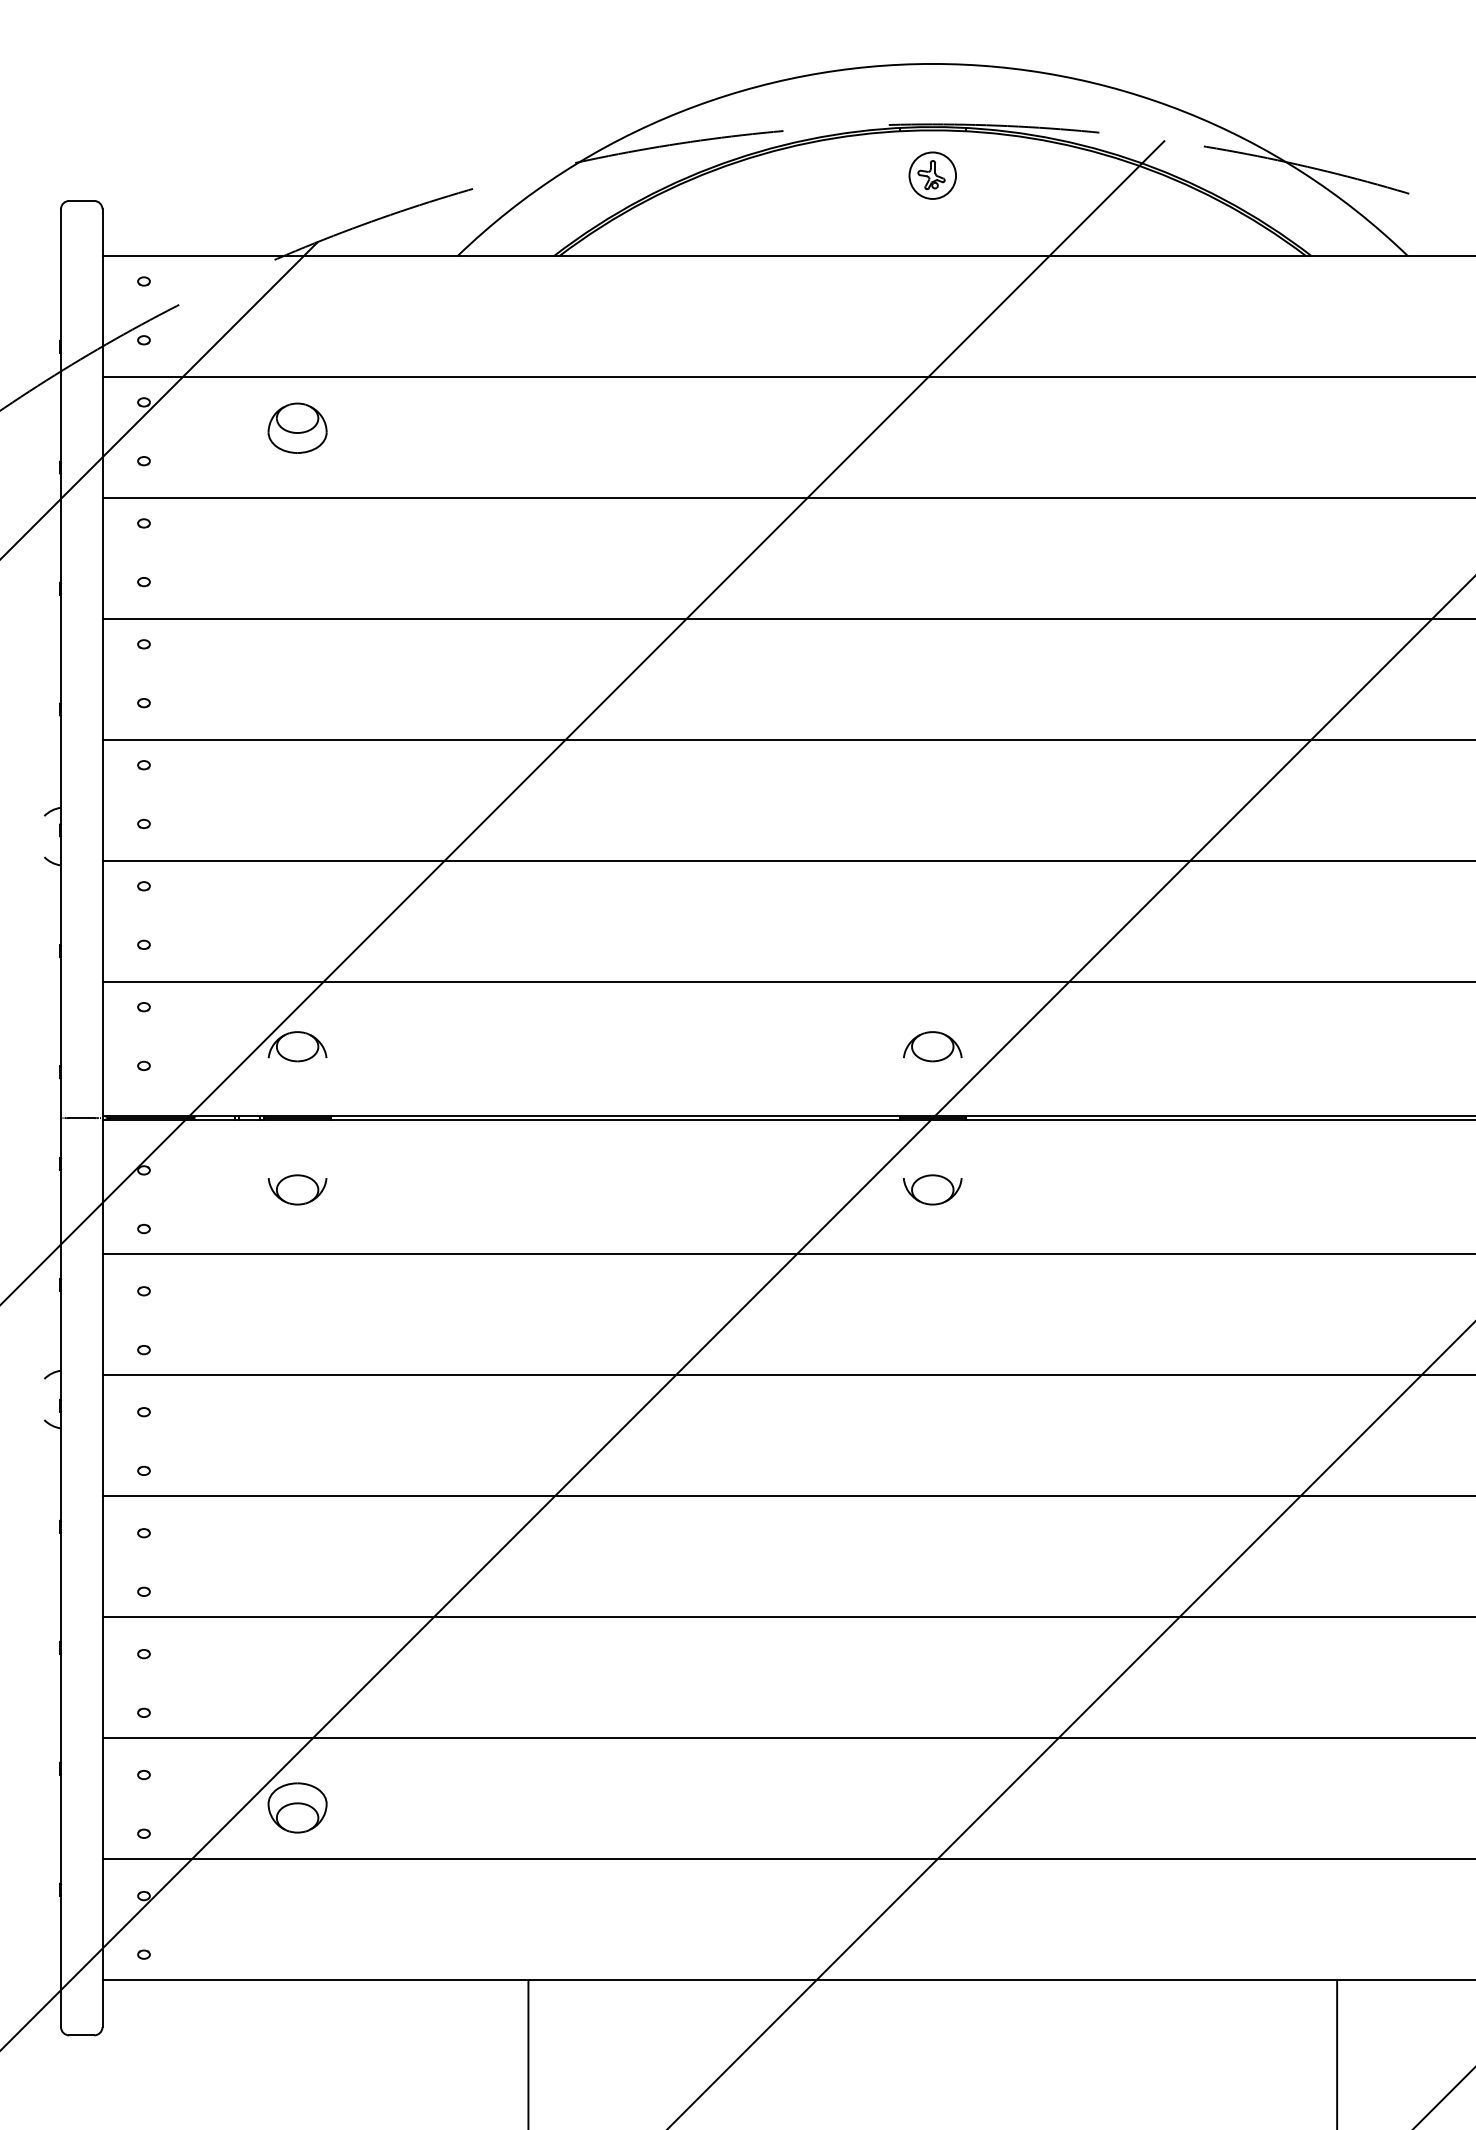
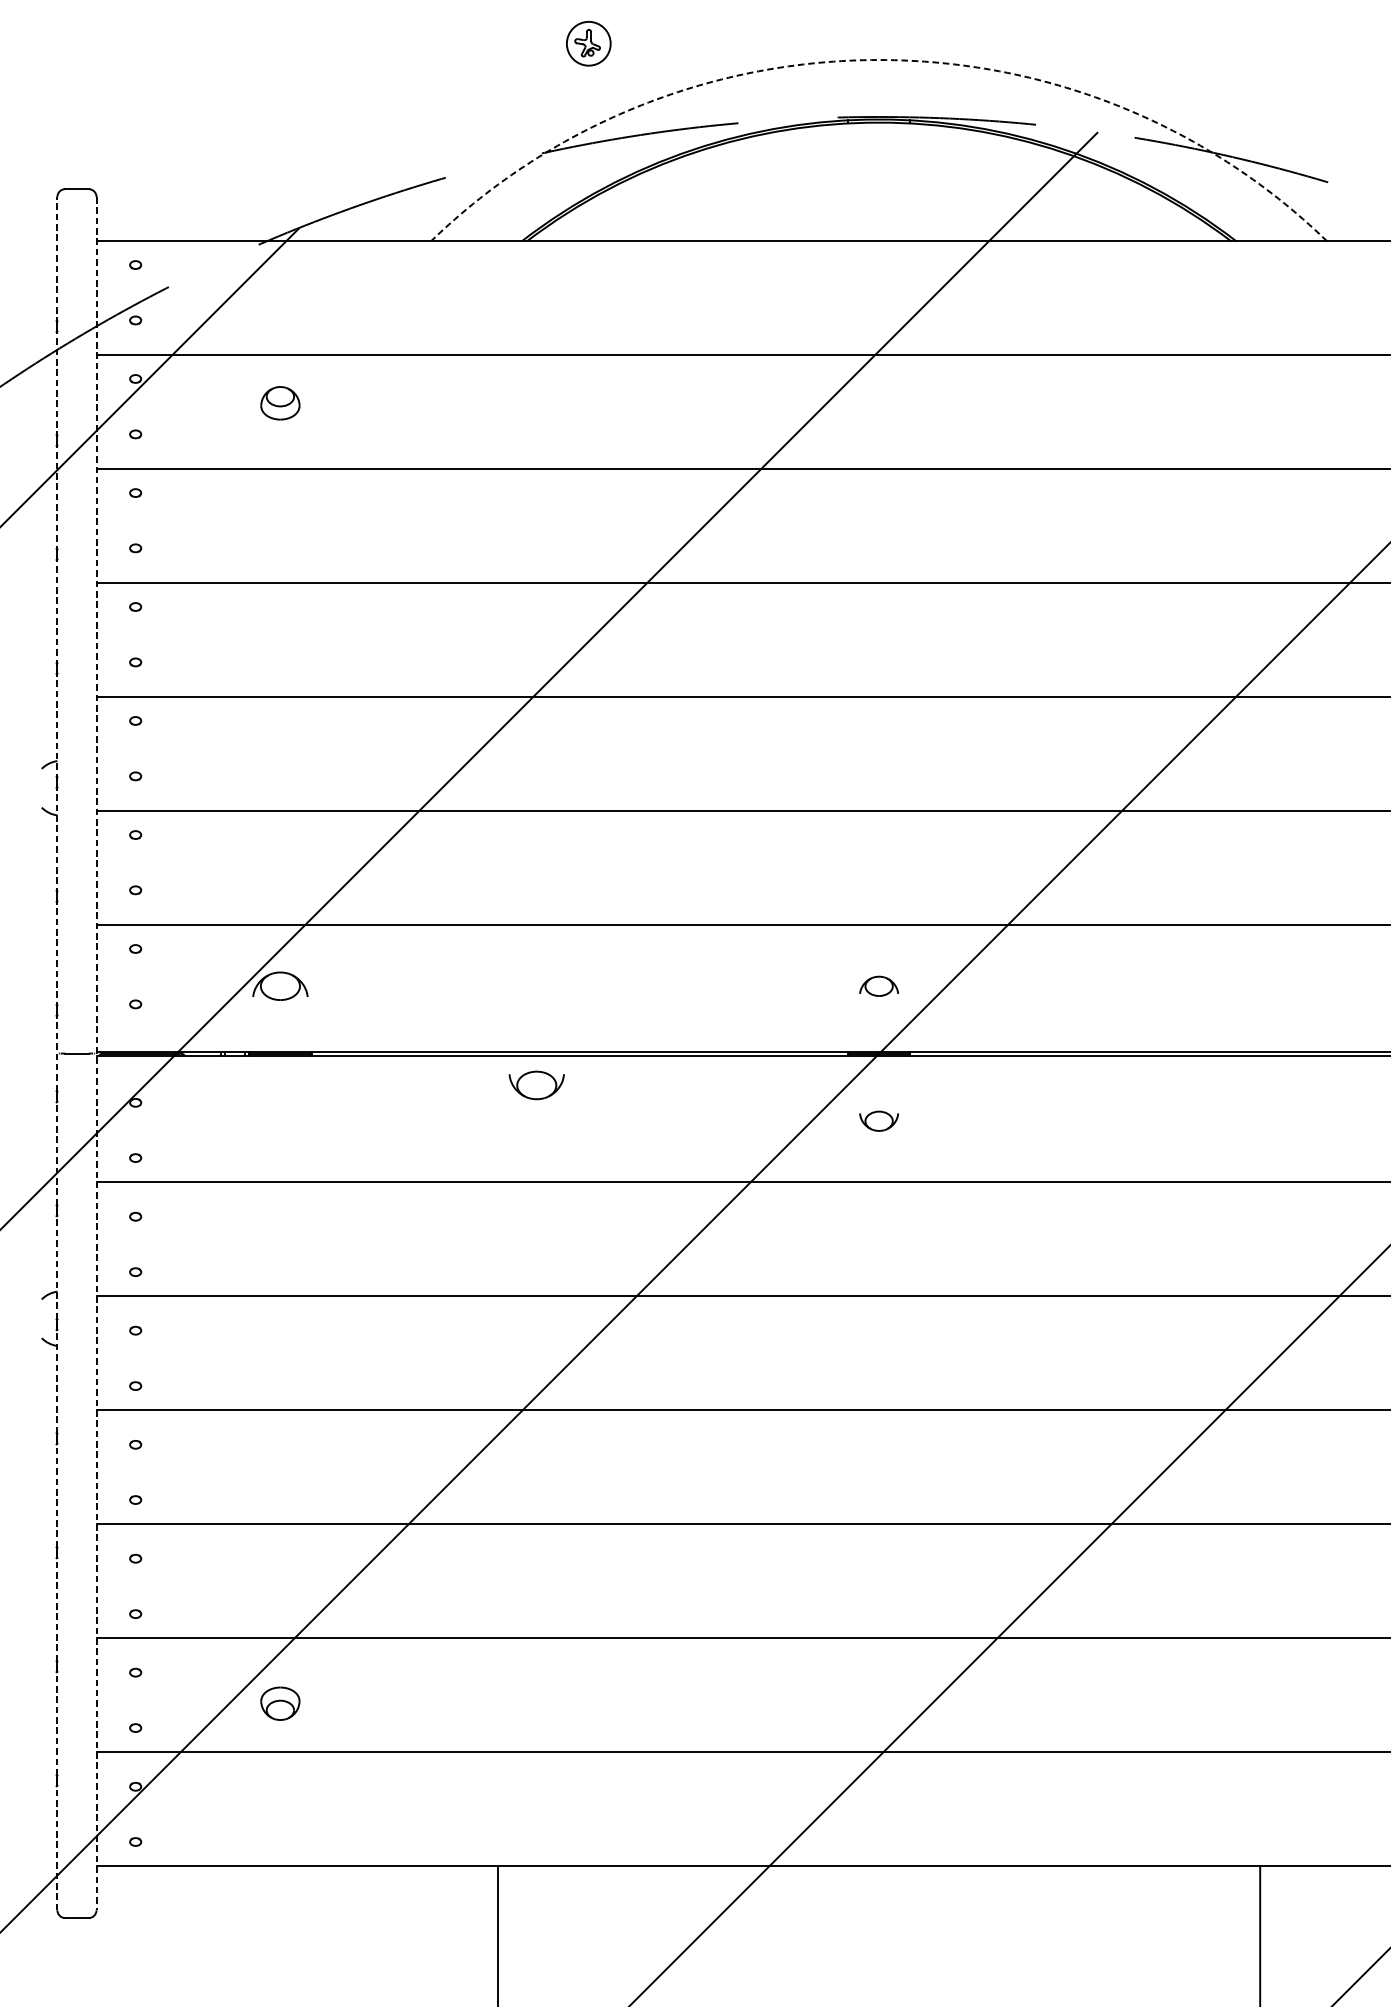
arc: (932, 63) -> (878, 59), solid -> dashed
part: (932, 175) -> (588, 43), moved
part: (297, 427) -> (280, 402), size x0.7
part: (932, 1046) -> (878, 986), size x0.7
line: (60, 1118) -> (56, 1053), solid -> dashed
line: (102, 1118) -> (96, 1053), solid -> dashed
part: (297, 1189) -> (536, 1085), moved
part: (932, 1189) -> (878, 1120), size x0.7
part: (297, 1807) -> (280, 1703), size x0.7

